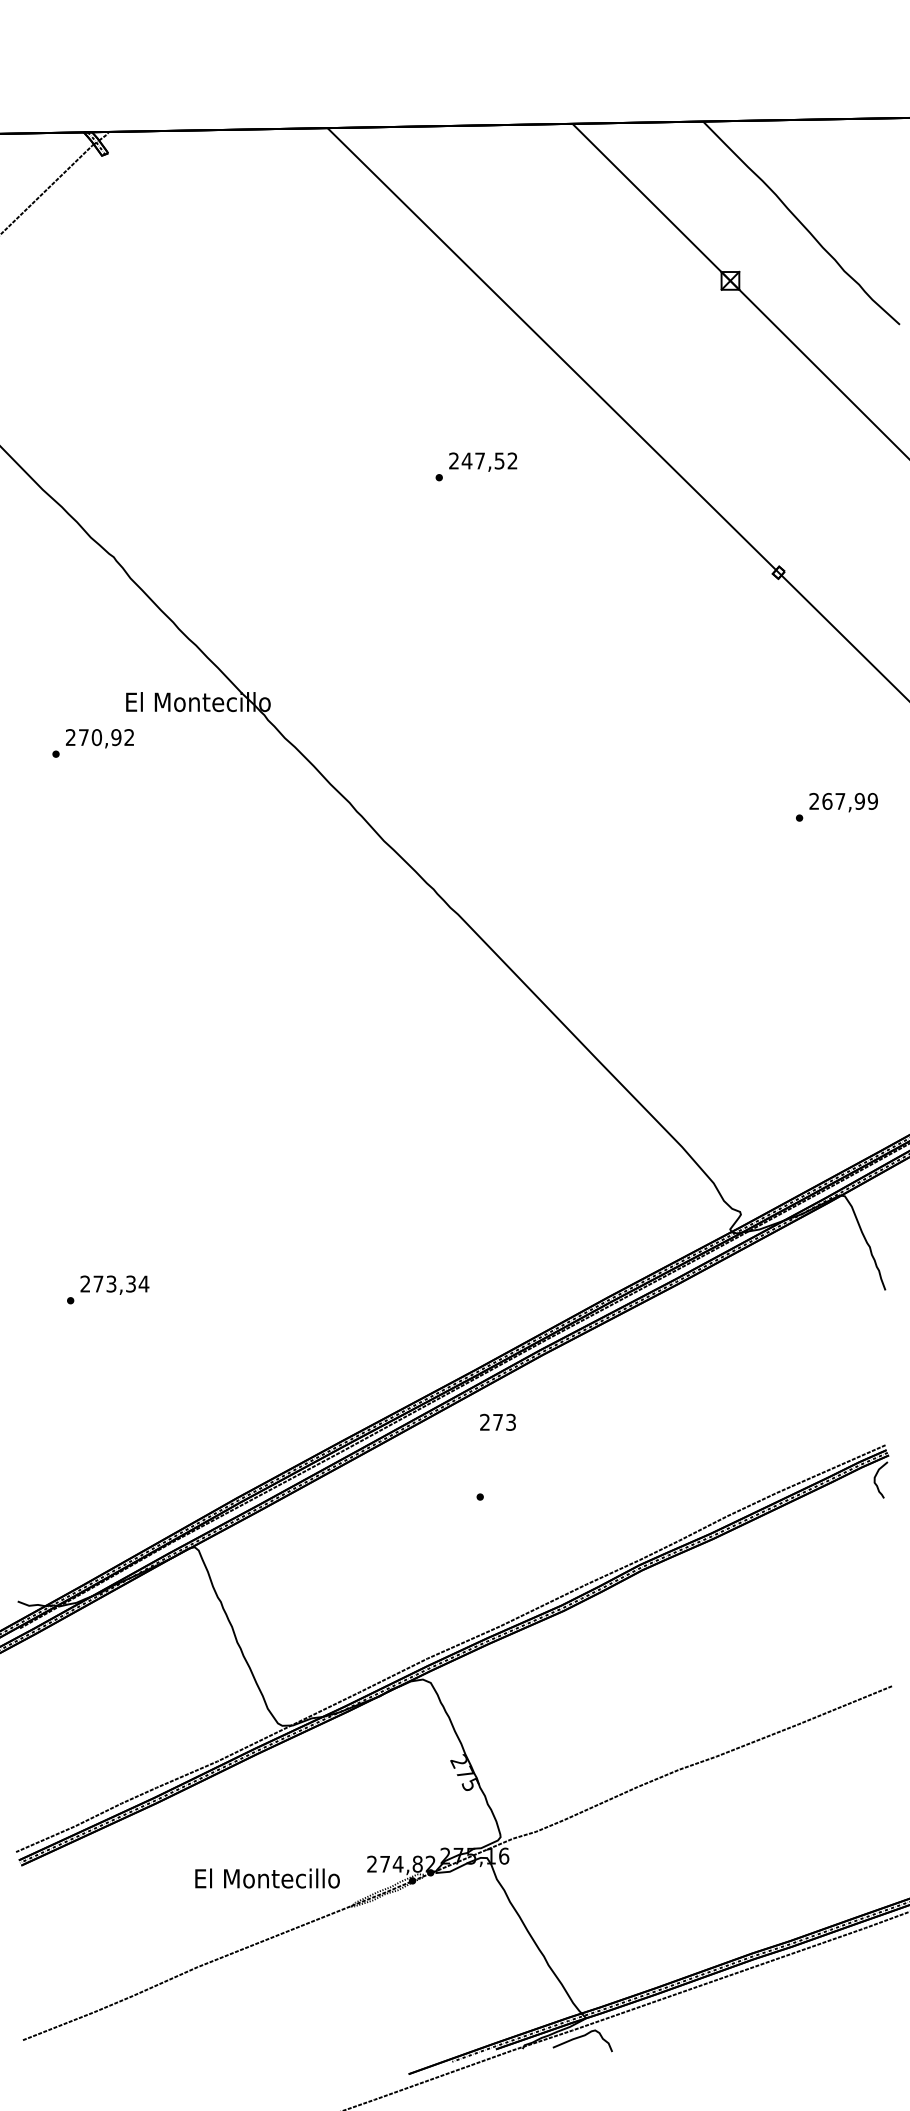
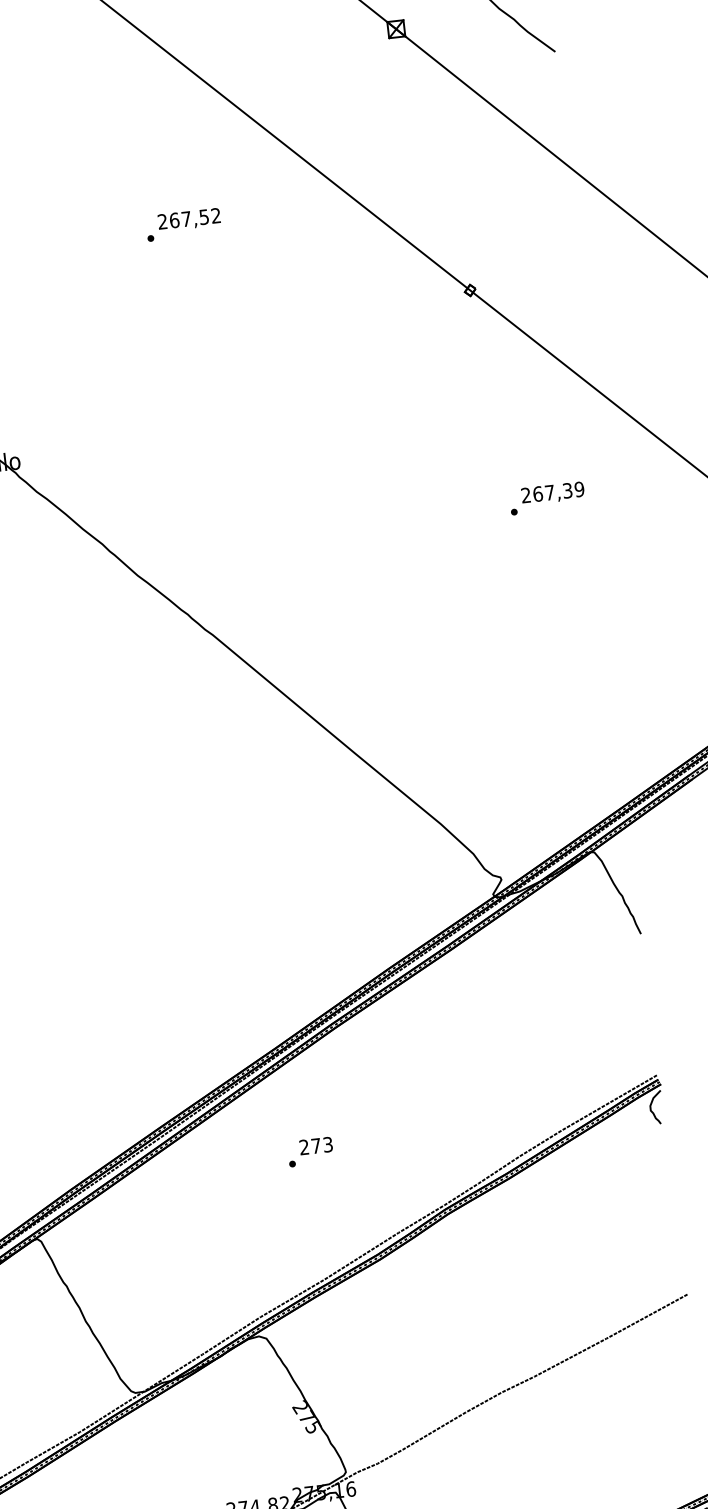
text: (466, 460) -> (173, 220), 247,52 -> 267,52
text: (859, 801) -> (567, 490), 267,99 -> 267,39
text: (497, 1421) -> (315, 1145), moved

